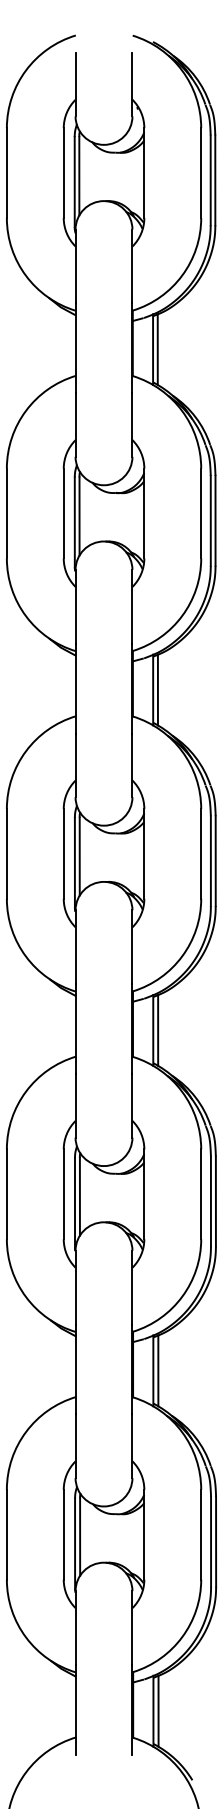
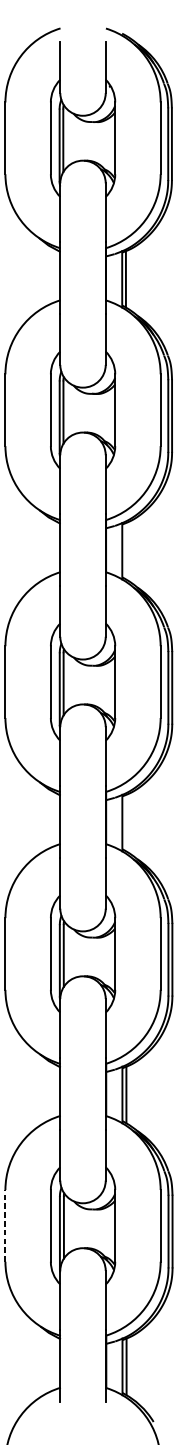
line: (157, 689) -> (125, 550), removed
line: (158, 1029) -> (126, 822), removed
line: (6, 1534) -> (5, 1225), solid -> dashed

